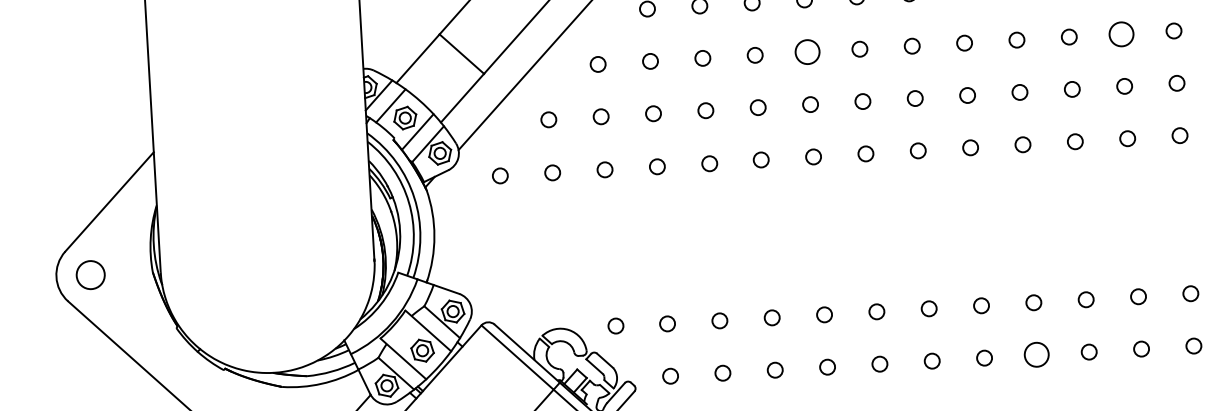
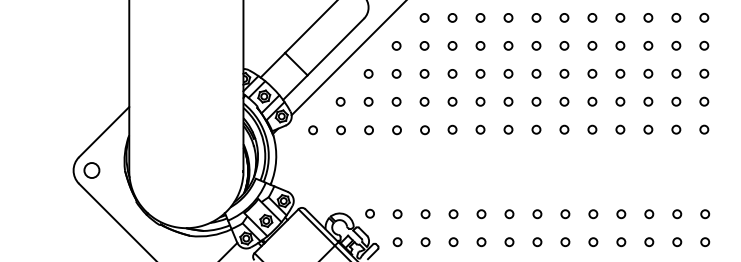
circle: (1121, 33) -> (648, 73), size x0.62
circle: (807, 51) -> (480, 73), size x0.62
circle: (1037, 355) -> (593, 242), size x0.62

